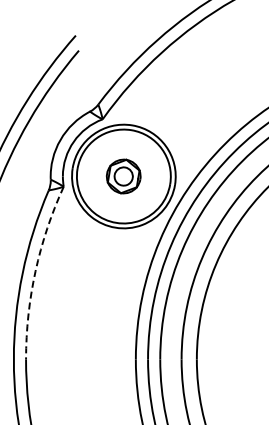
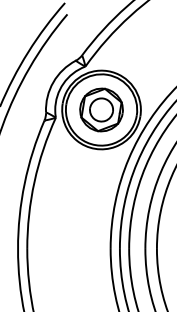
part: (123, 176) -> (101, 109), size x1.67
arc: (35, 271) -> (34, 182), dashed -> solid

